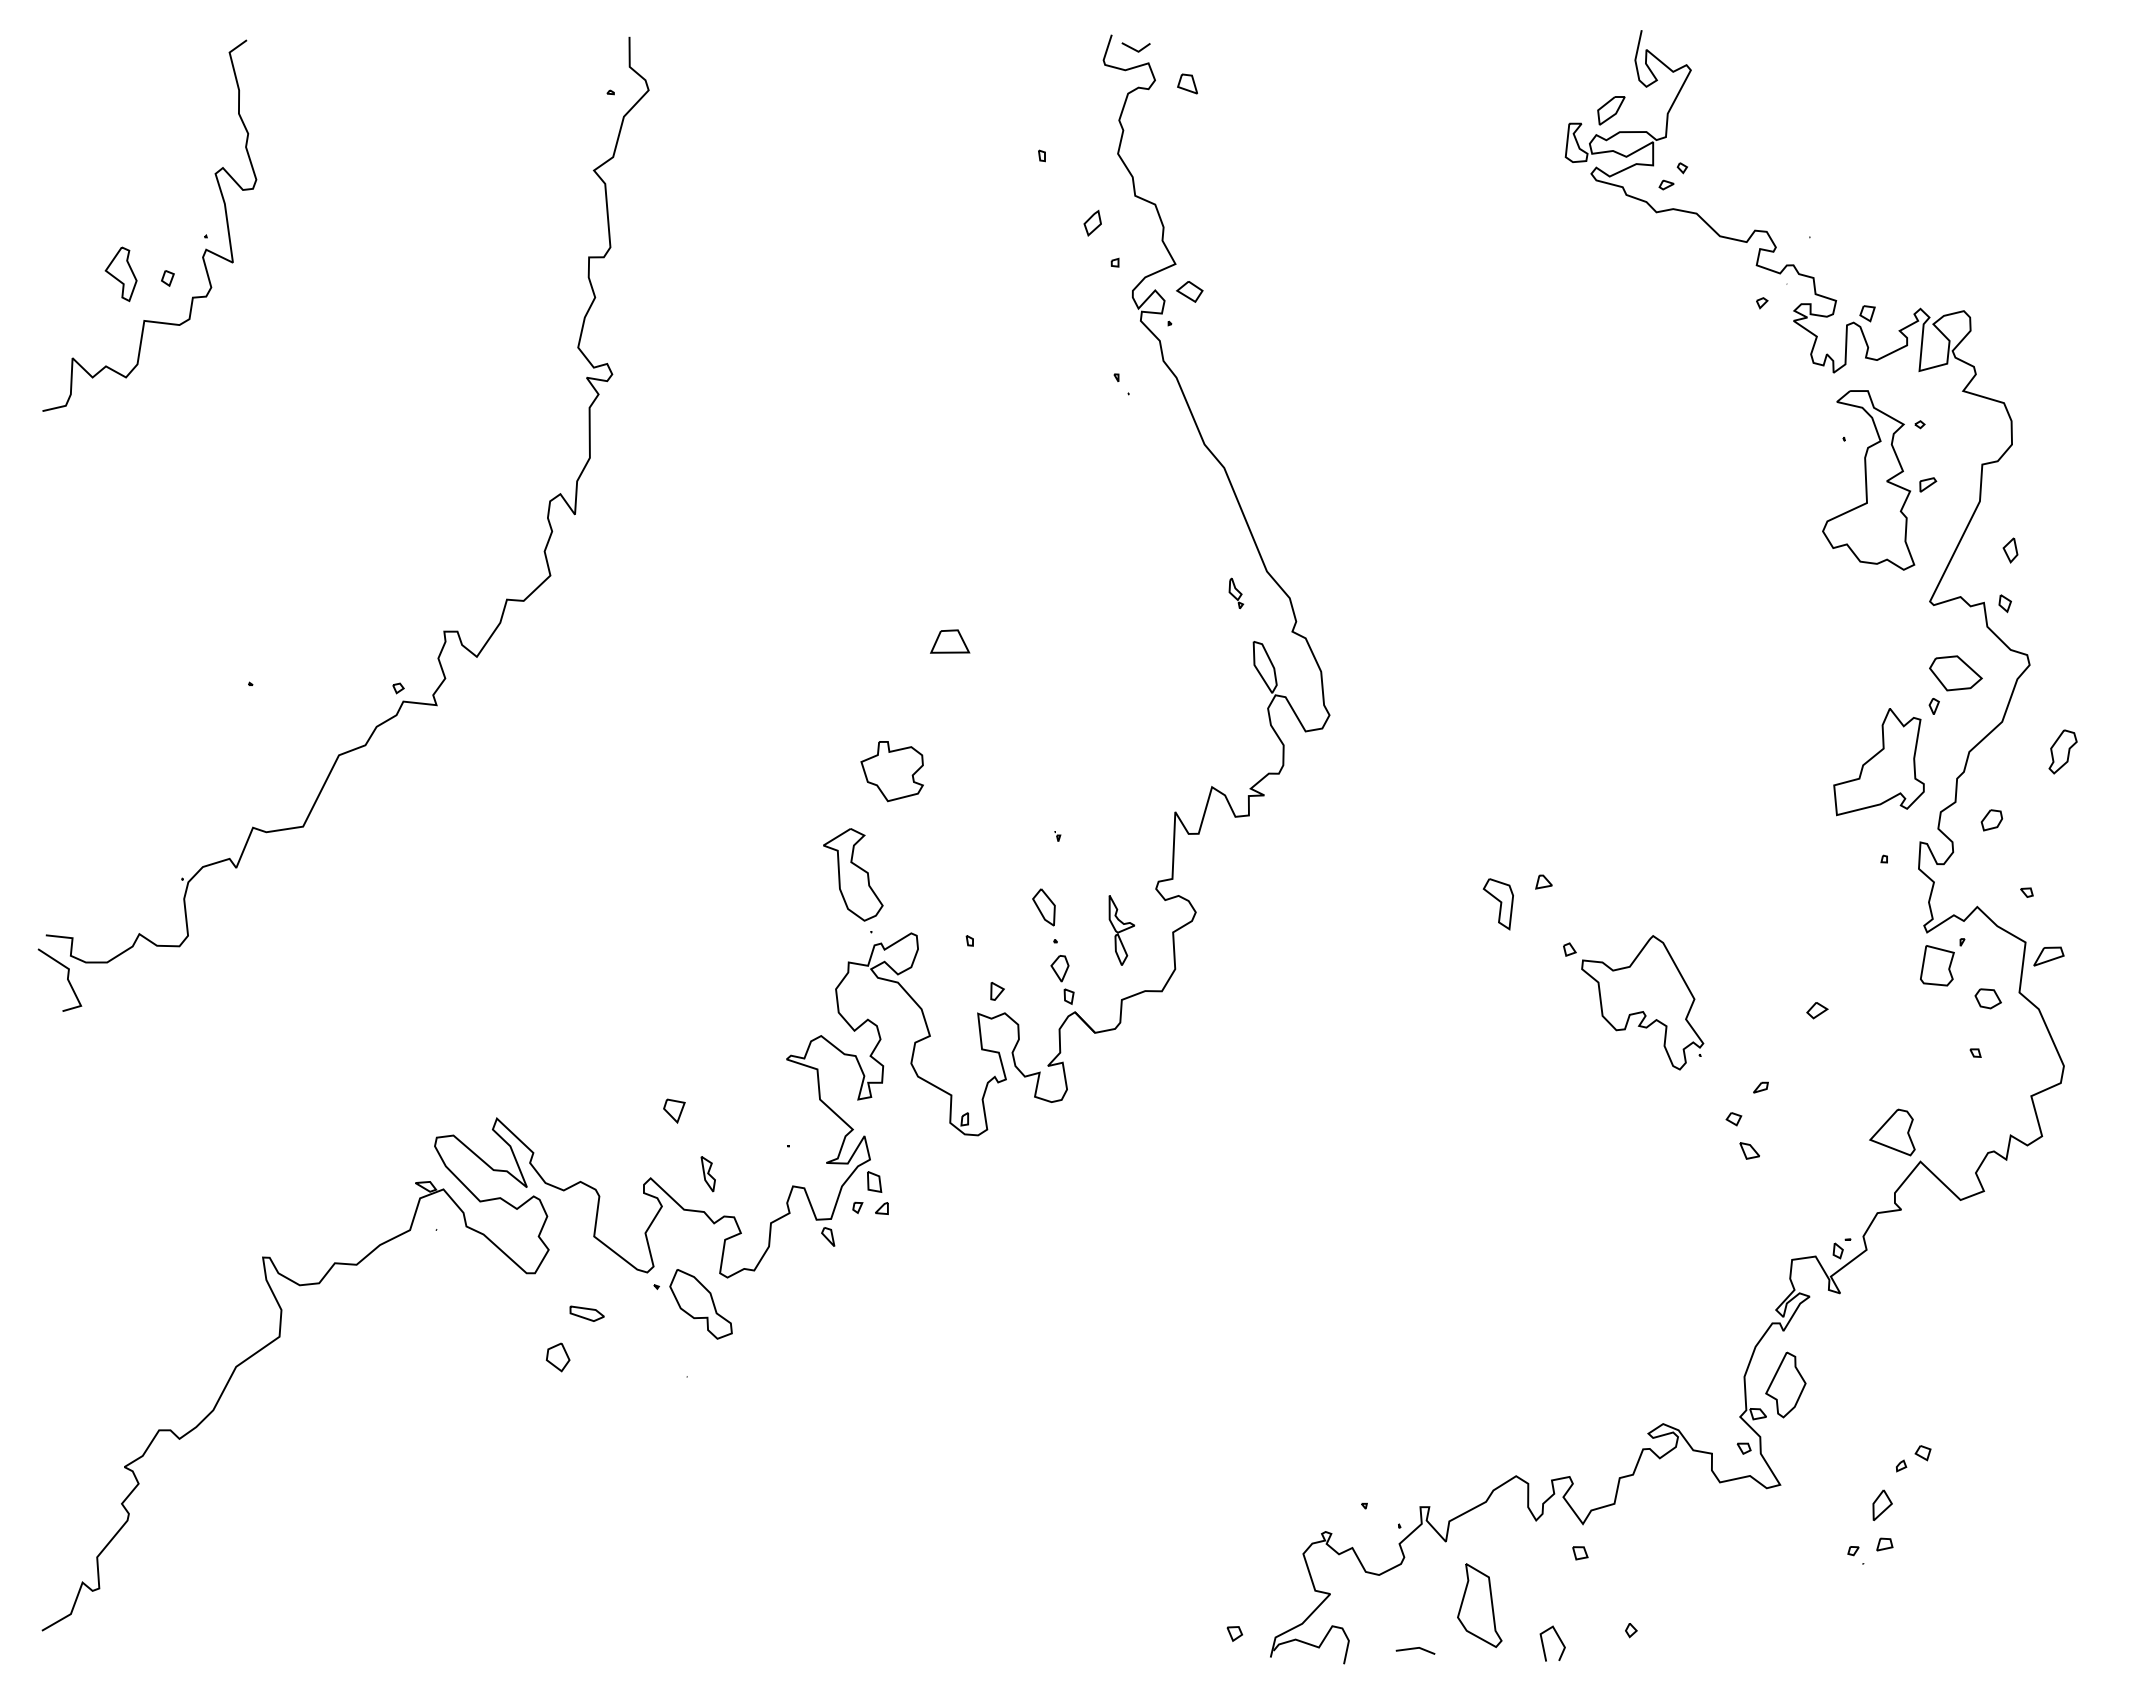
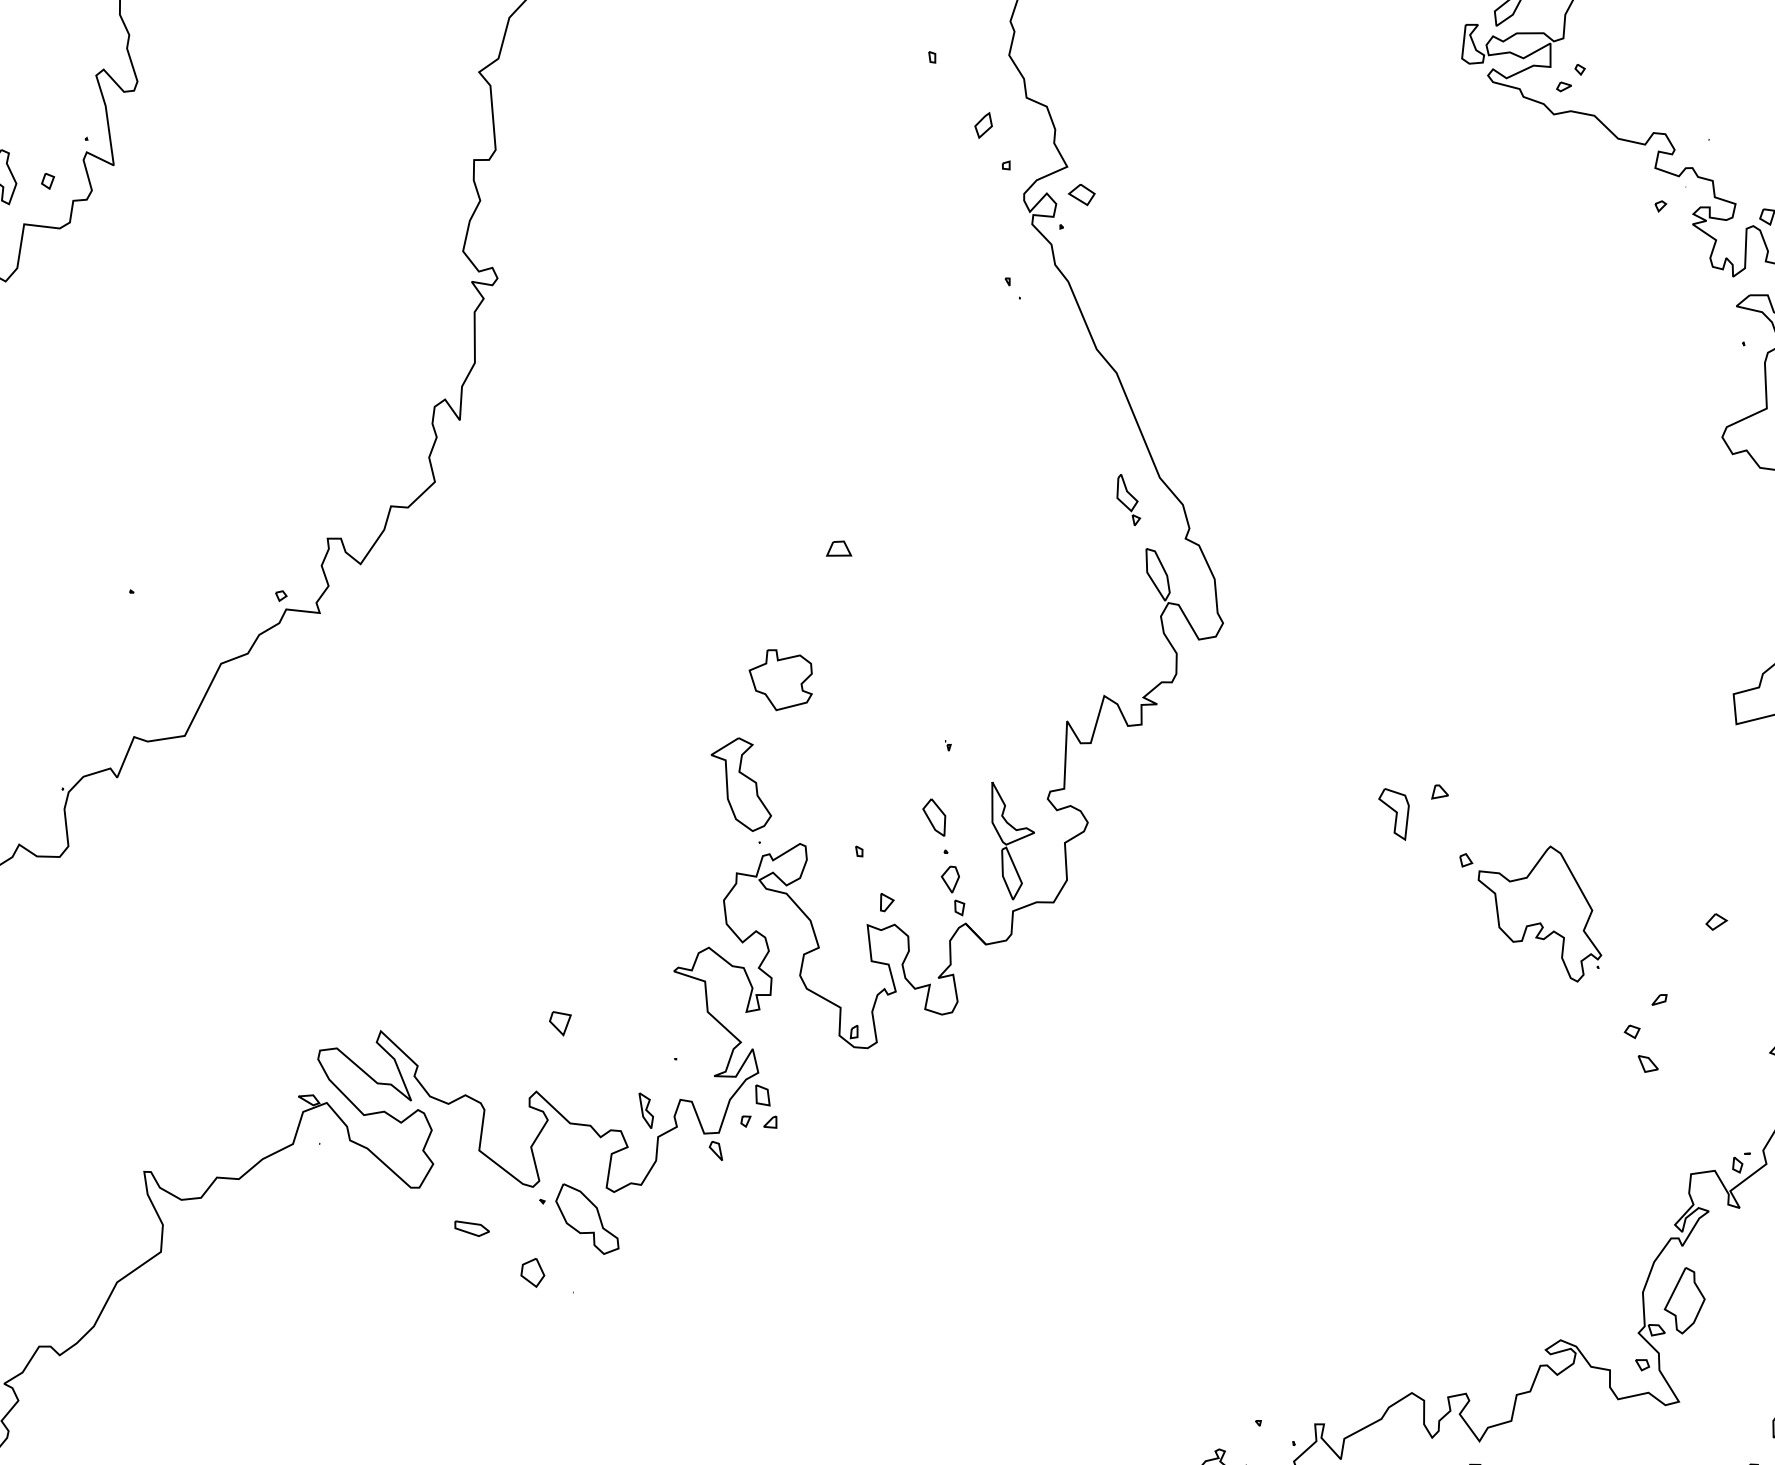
part: (1236, 593) -> (1129, 500), size x1.67
part: (949, 641) -> (838, 548), size x0.62
part: (1121, 930) -> (1012, 840), size x1.67
part: (707, 1174) -> (645, 1111), moved
part: (558, 1357) -> (533, 1272), moved

